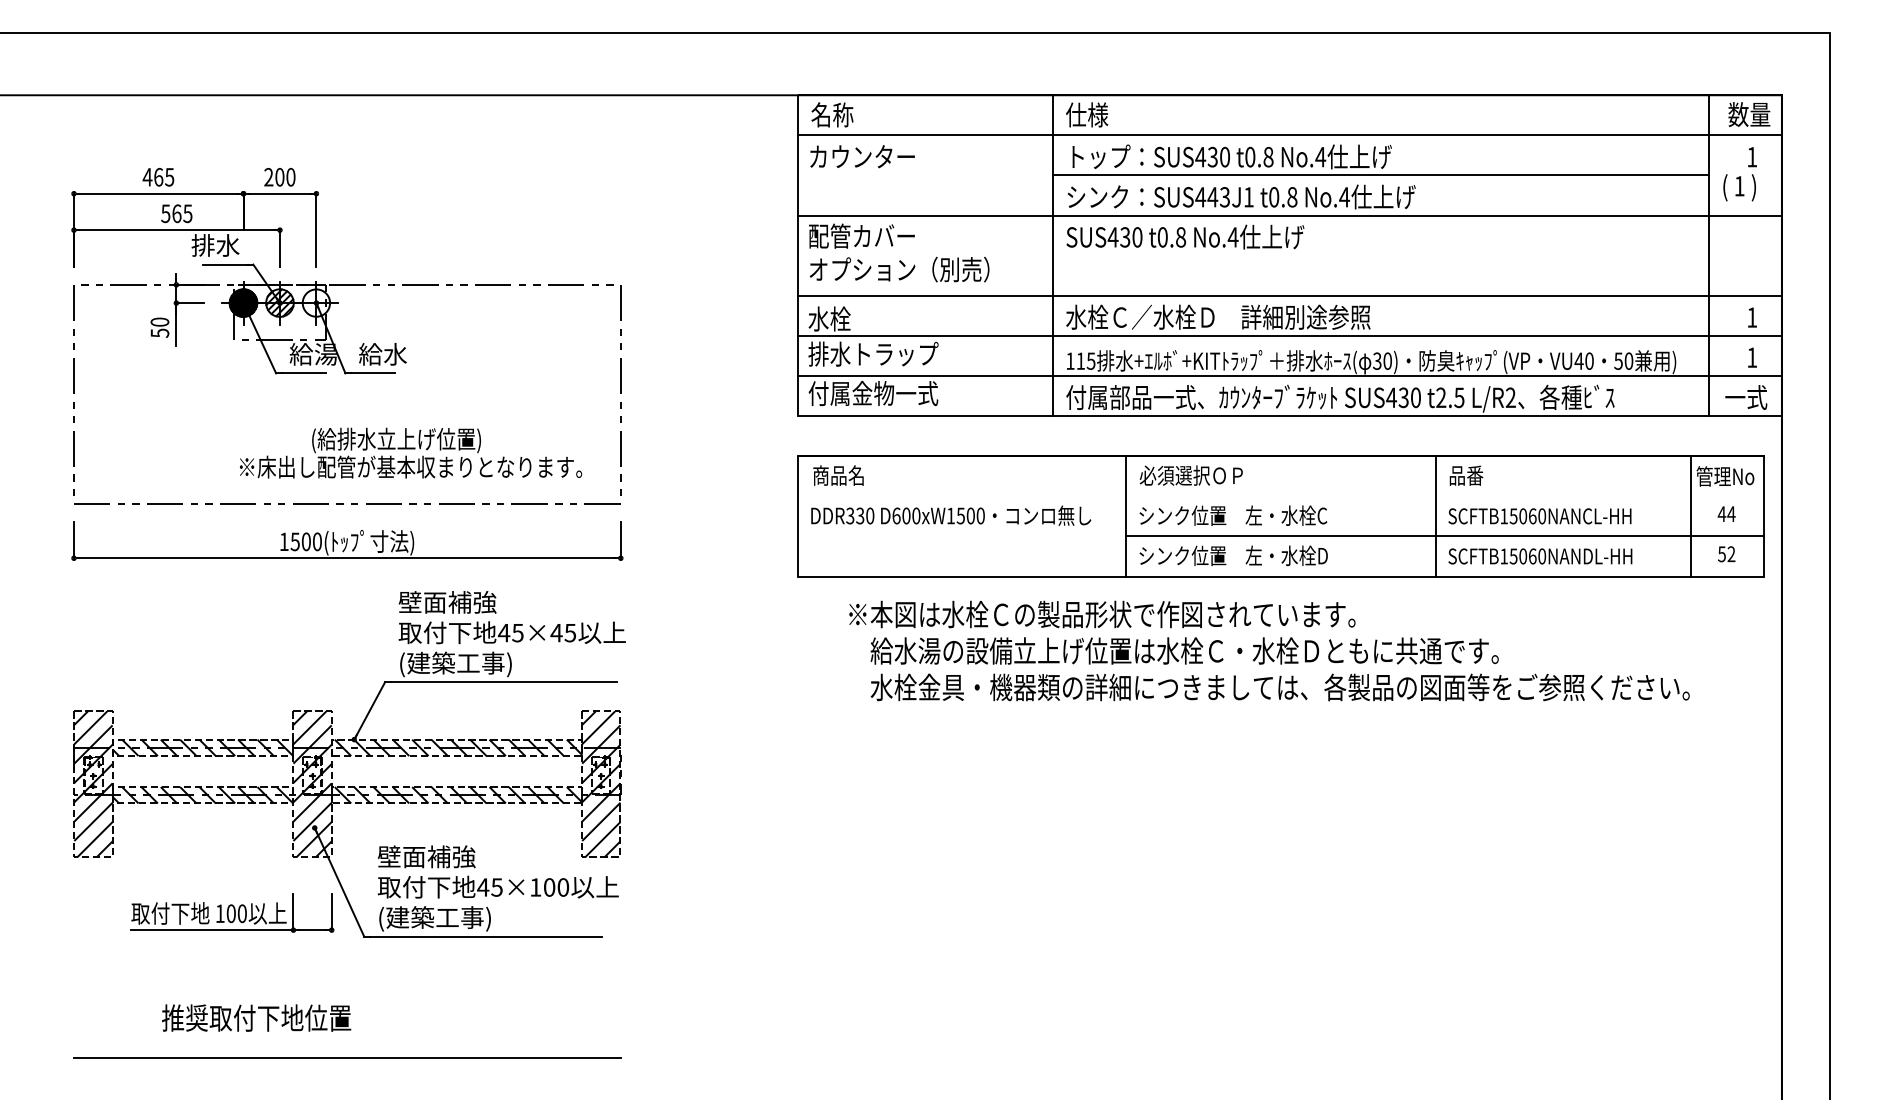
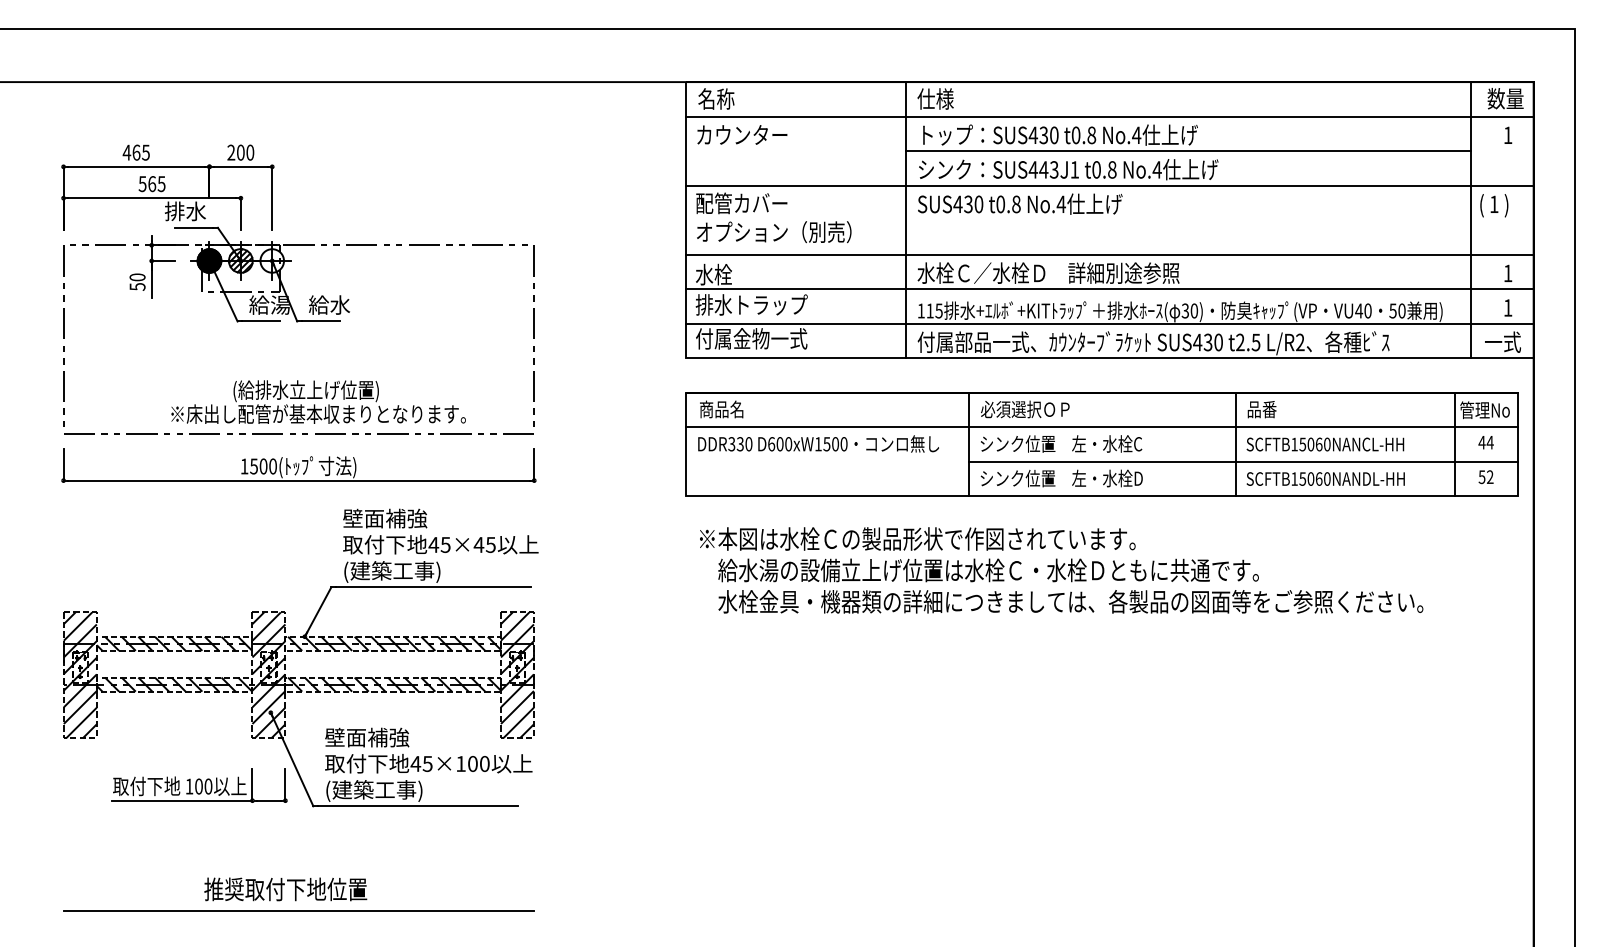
text: (1739, 187) -> (1494, 205), moved
text: (410, 452) -> (318, 401), moved
line: (1279, 496) -> (1101, 427), added
text: (1269, 651) -> (1061, 570), moved
text: (256, 1018) -> (285, 889), moved

